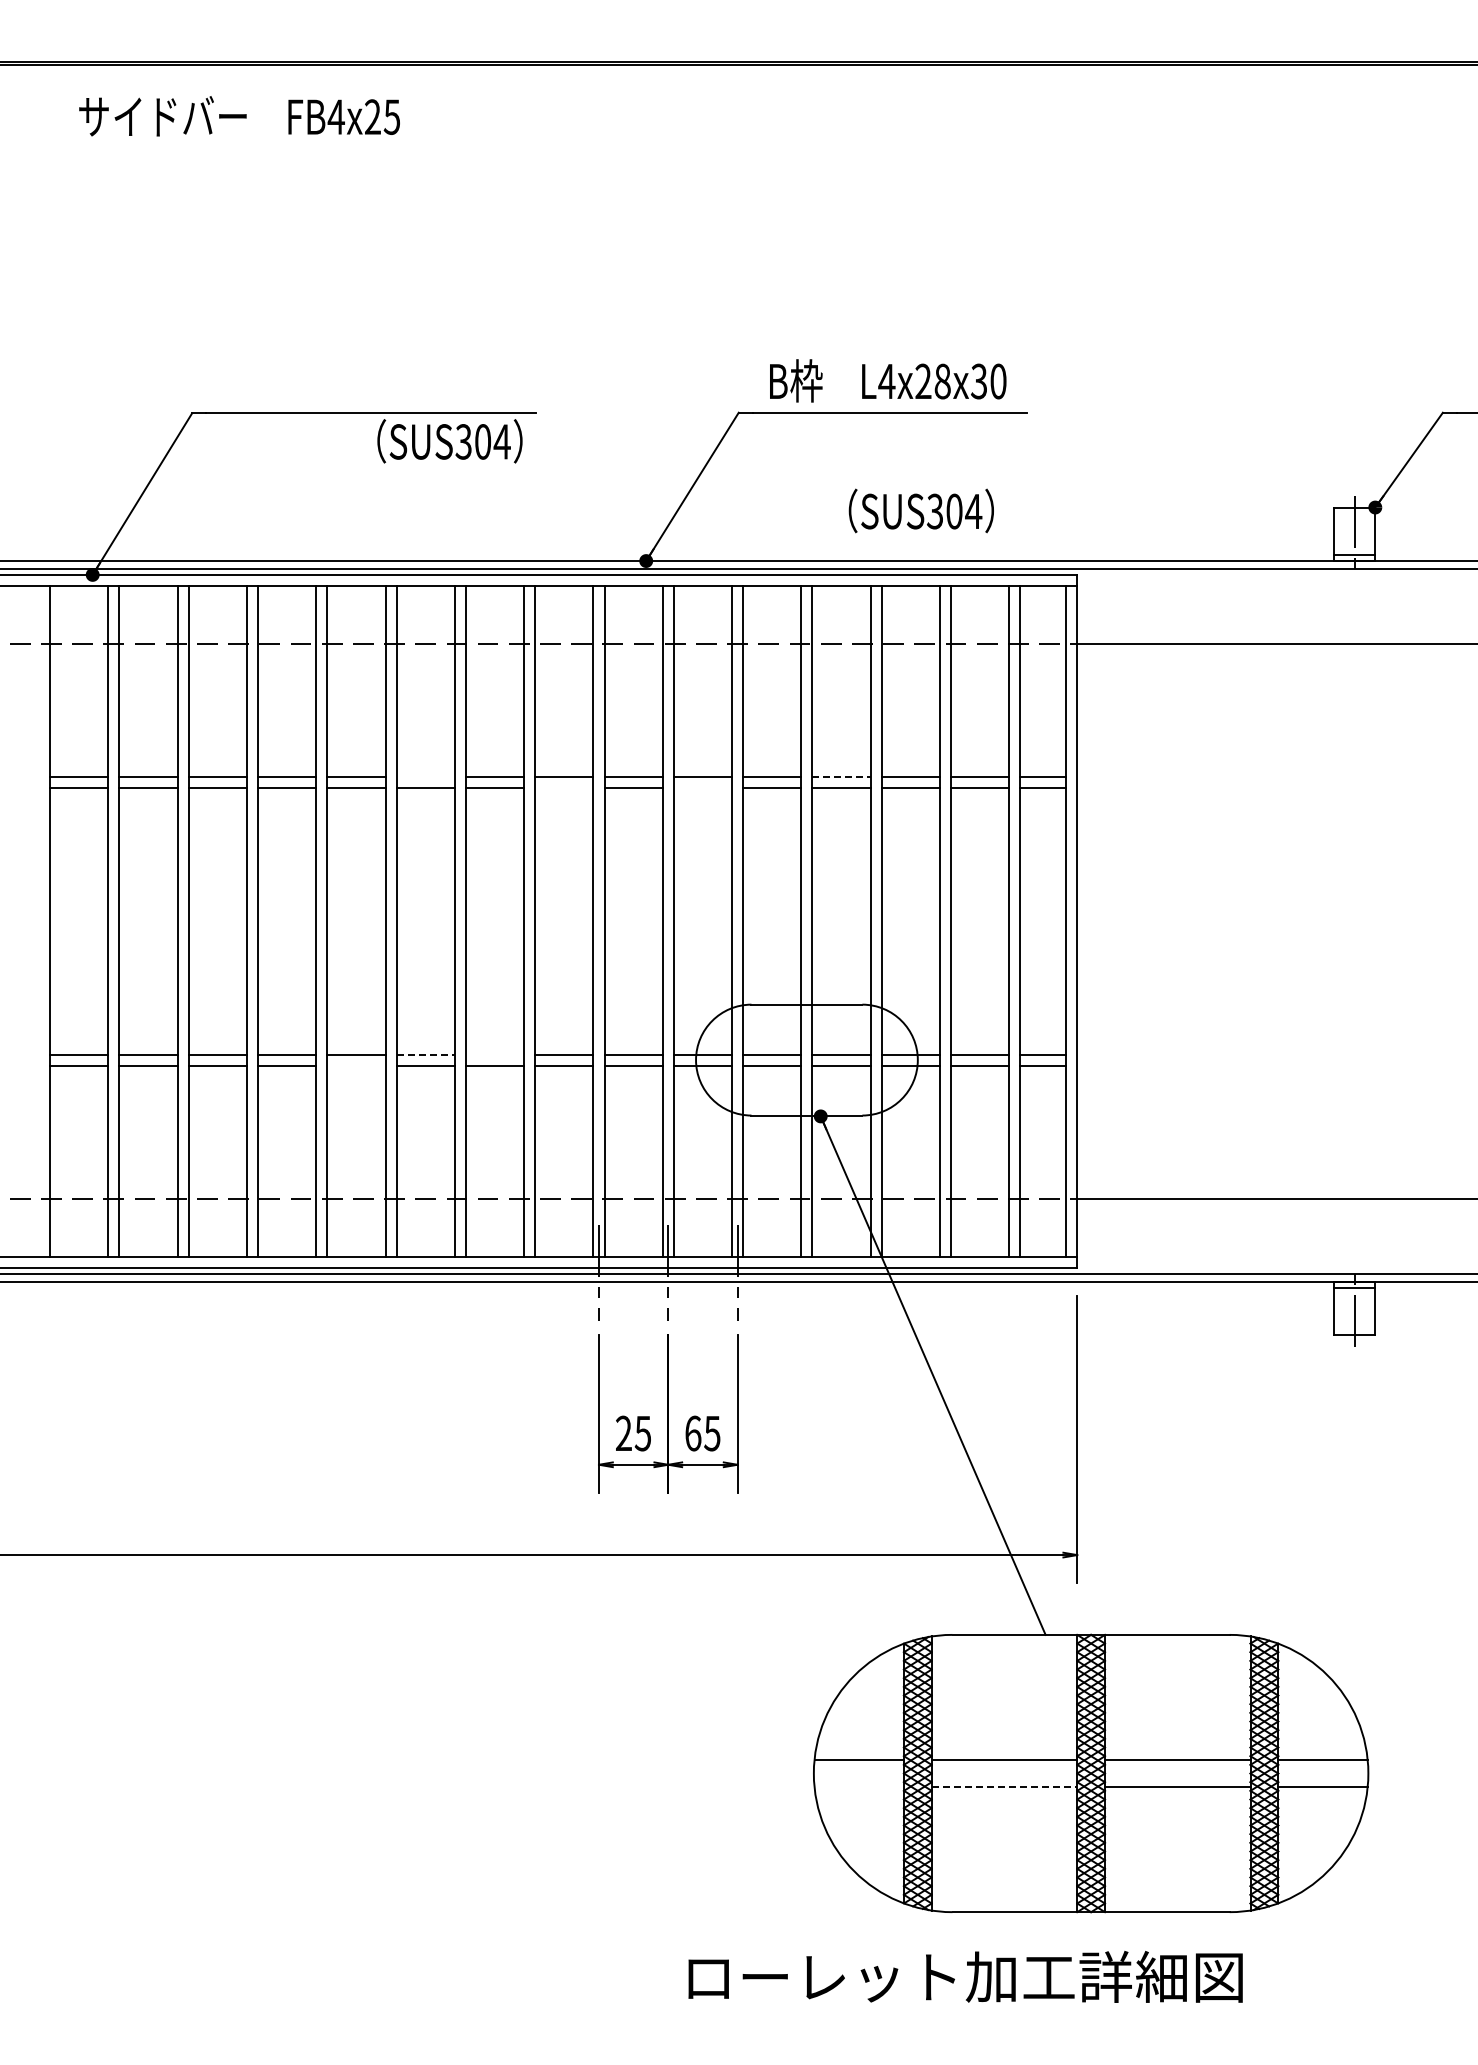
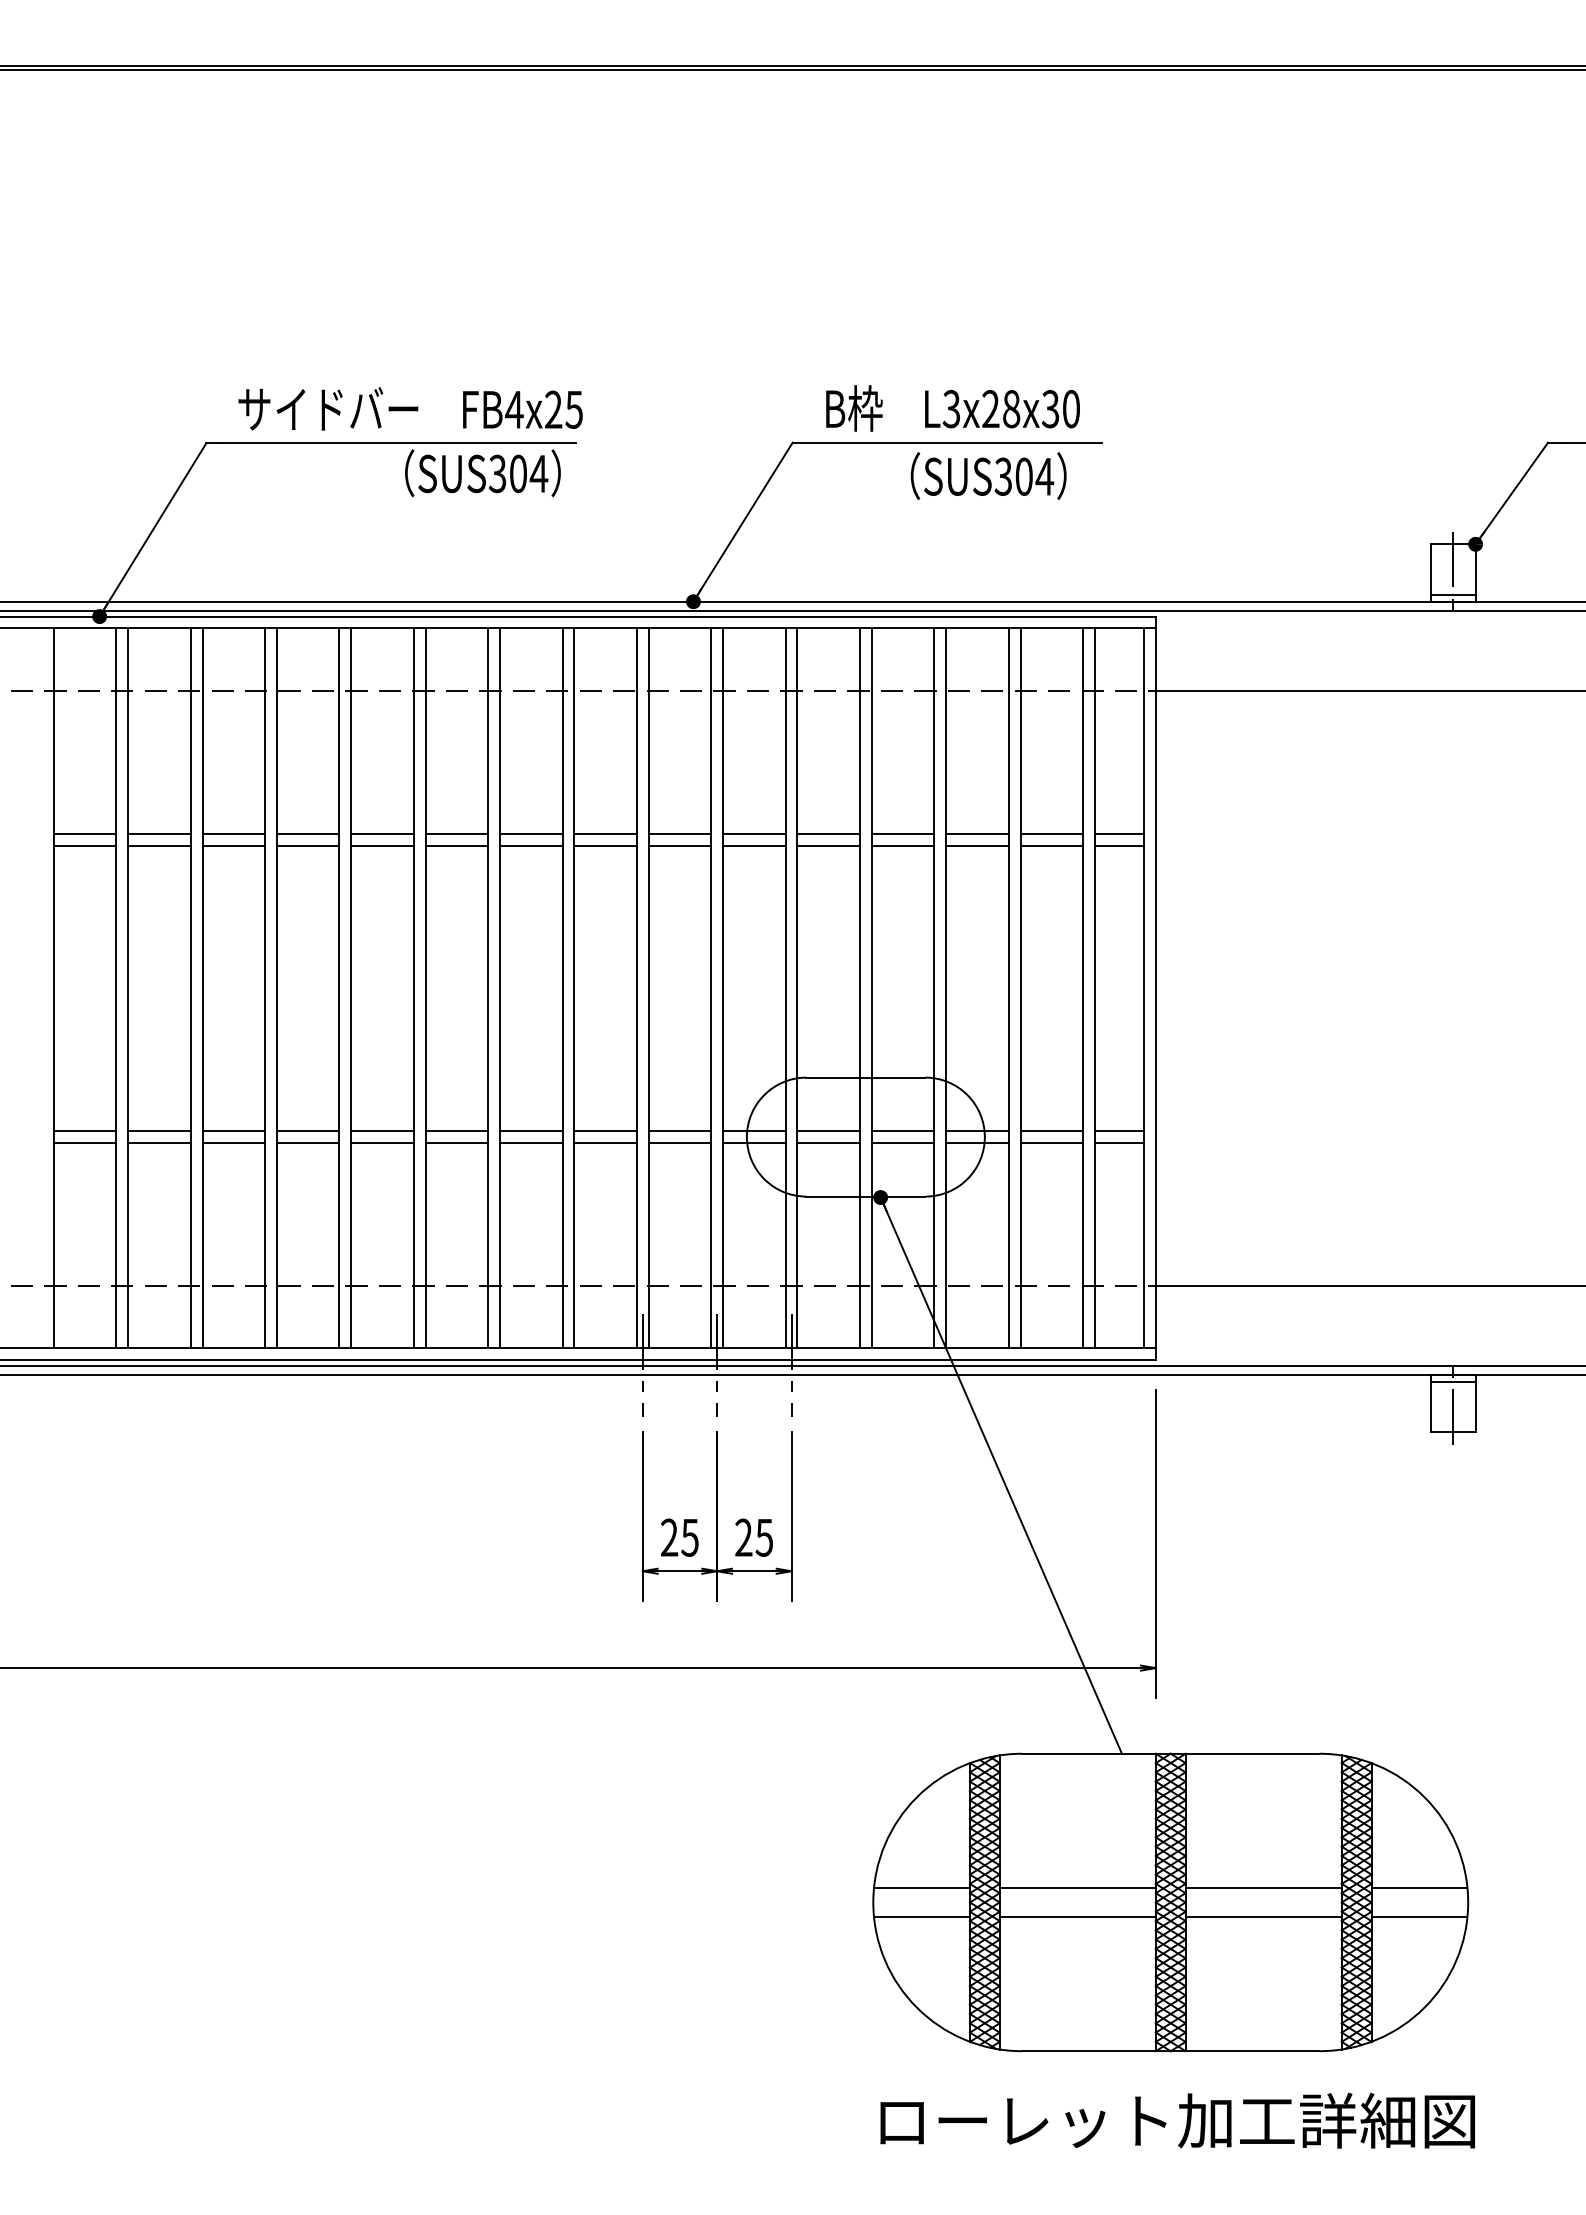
text: (239, 116) -> (410, 409), moved
text: (886, 381) -> (951, 409), L4x28x30 -> L3x28x30
text: (920, 510) -> (987, 475), moved
line: (425, 777) -> (456, 833), added
line: (842, 777) -> (904, 833), dashed -> solid
line: (564, 788) -> (605, 845), added
line: (702, 788) -> (753, 845), added
line: (426, 1054) -> (457, 1131), dashed -> solid
line: (494, 1054) -> (530, 1131), added
line: (356, 1065) -> (382, 1142), added
text: (693, 1433) -> (744, 1537), 65 -> 25
line: (858, 1787) -> (921, 1917), added
line: (1004, 1787) -> (1077, 1917), dashed -> solid
text: (965, 1976) -> (1177, 2120), moved

